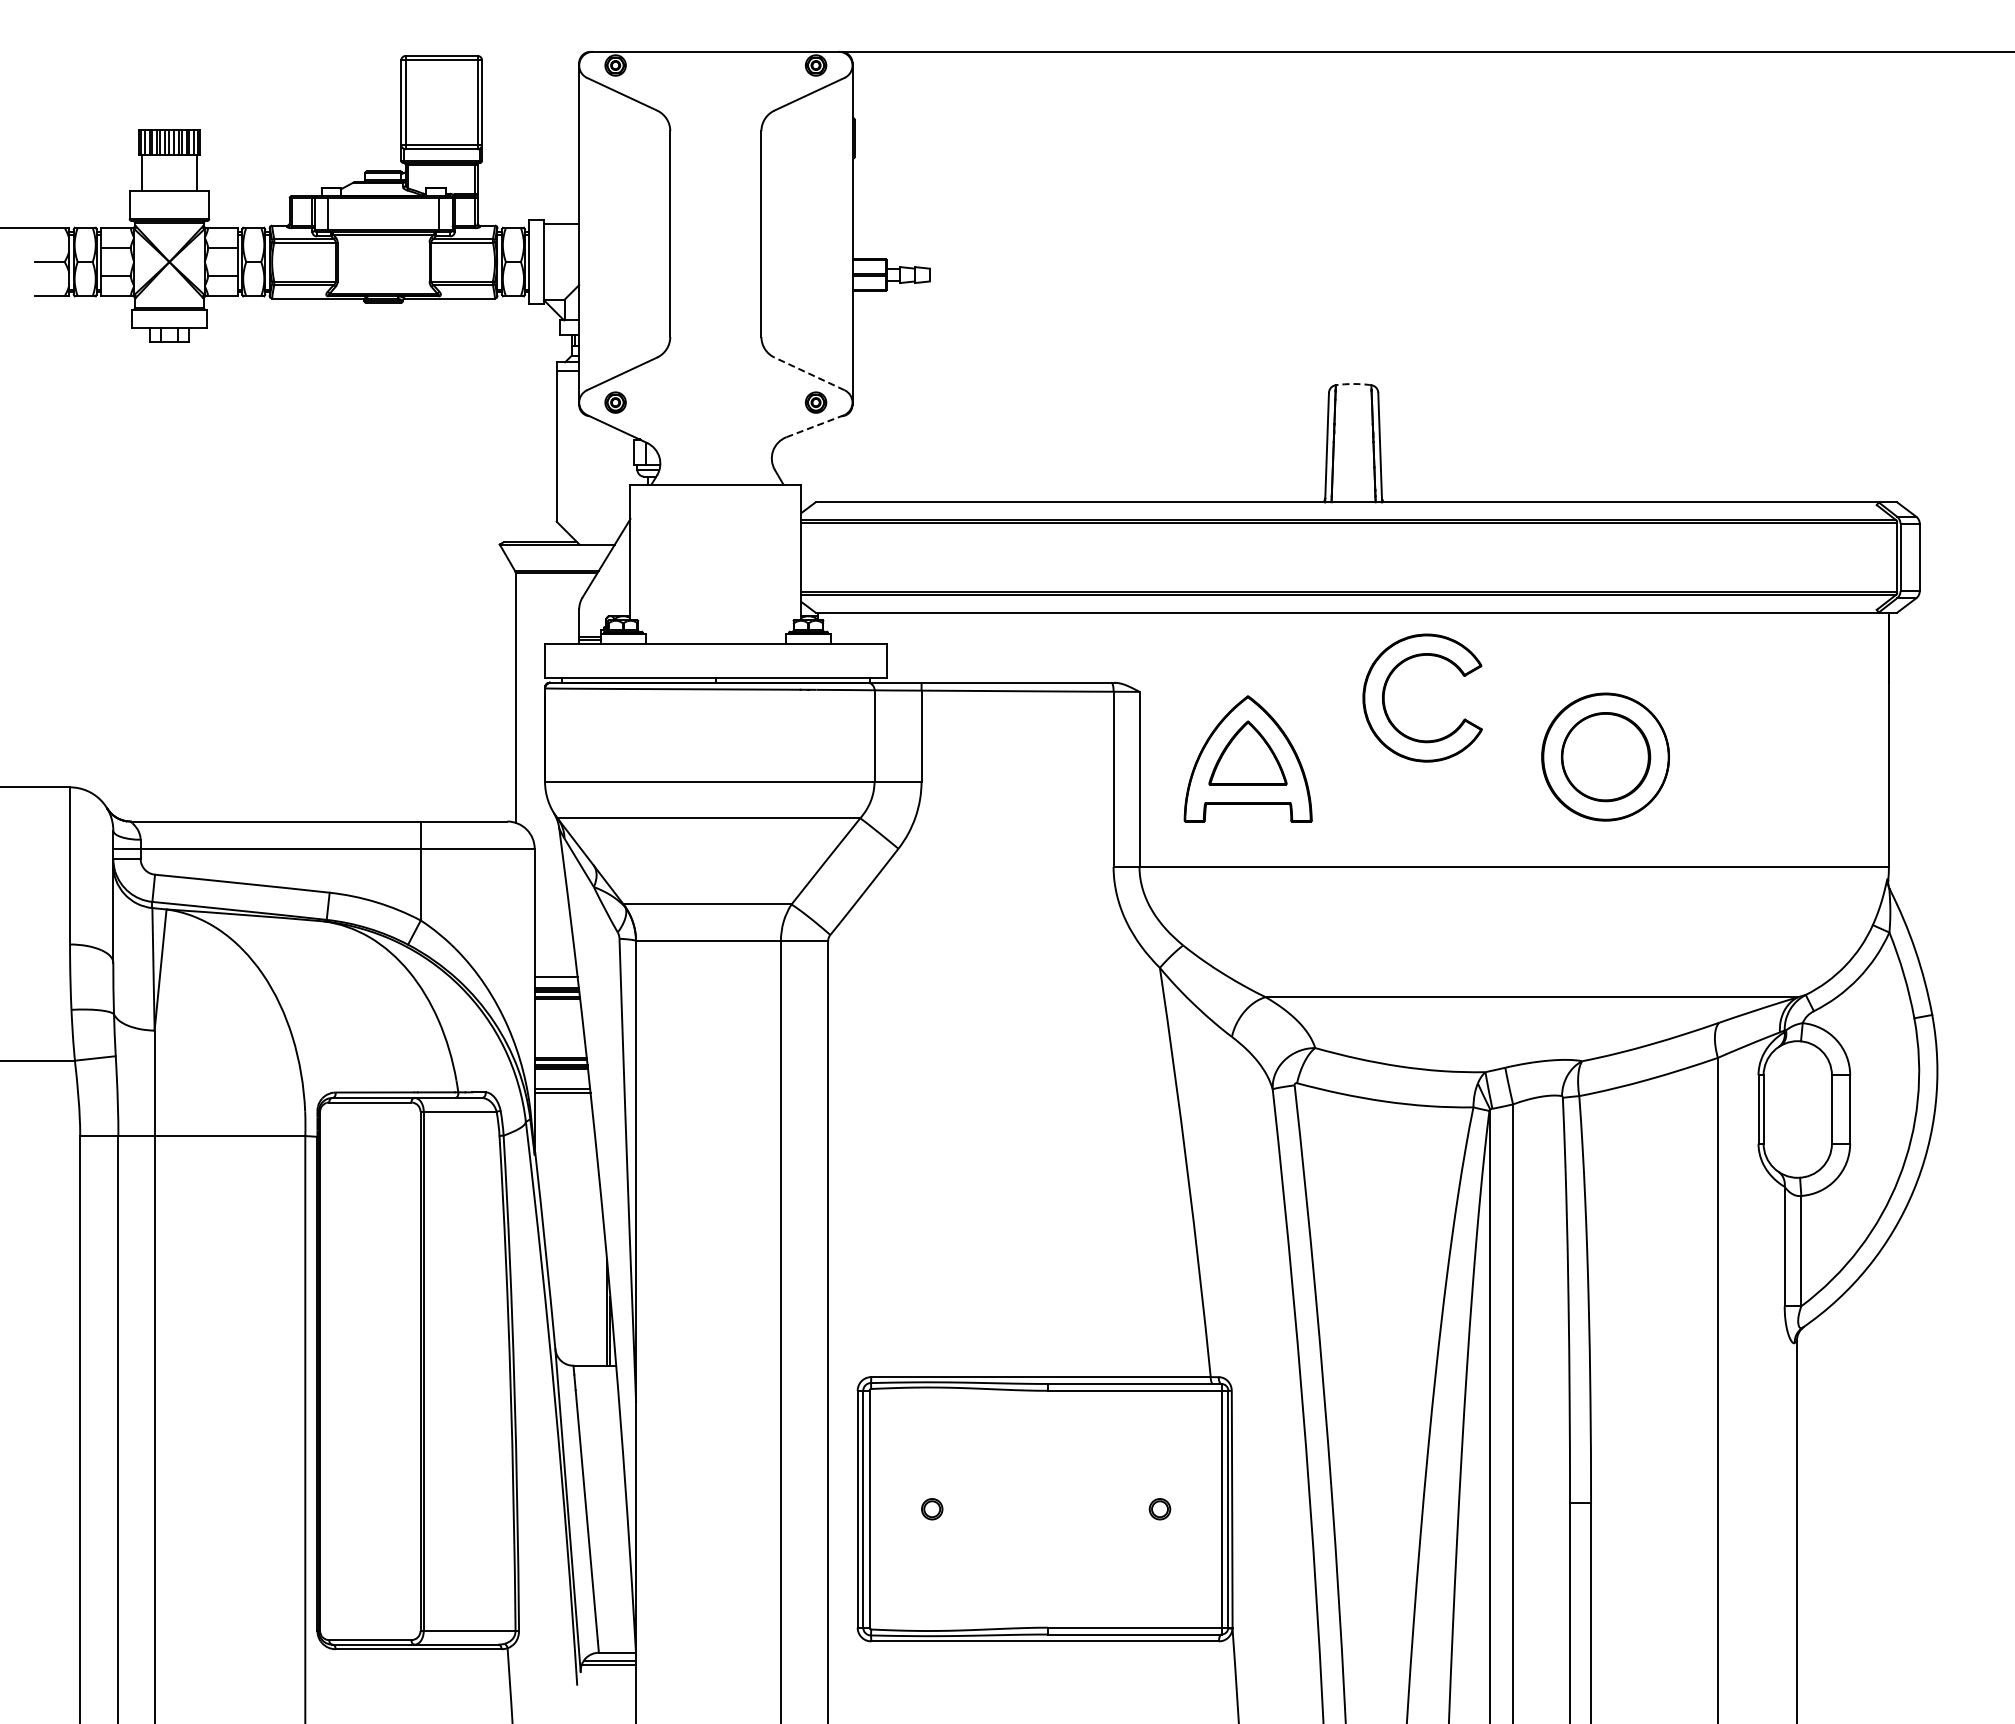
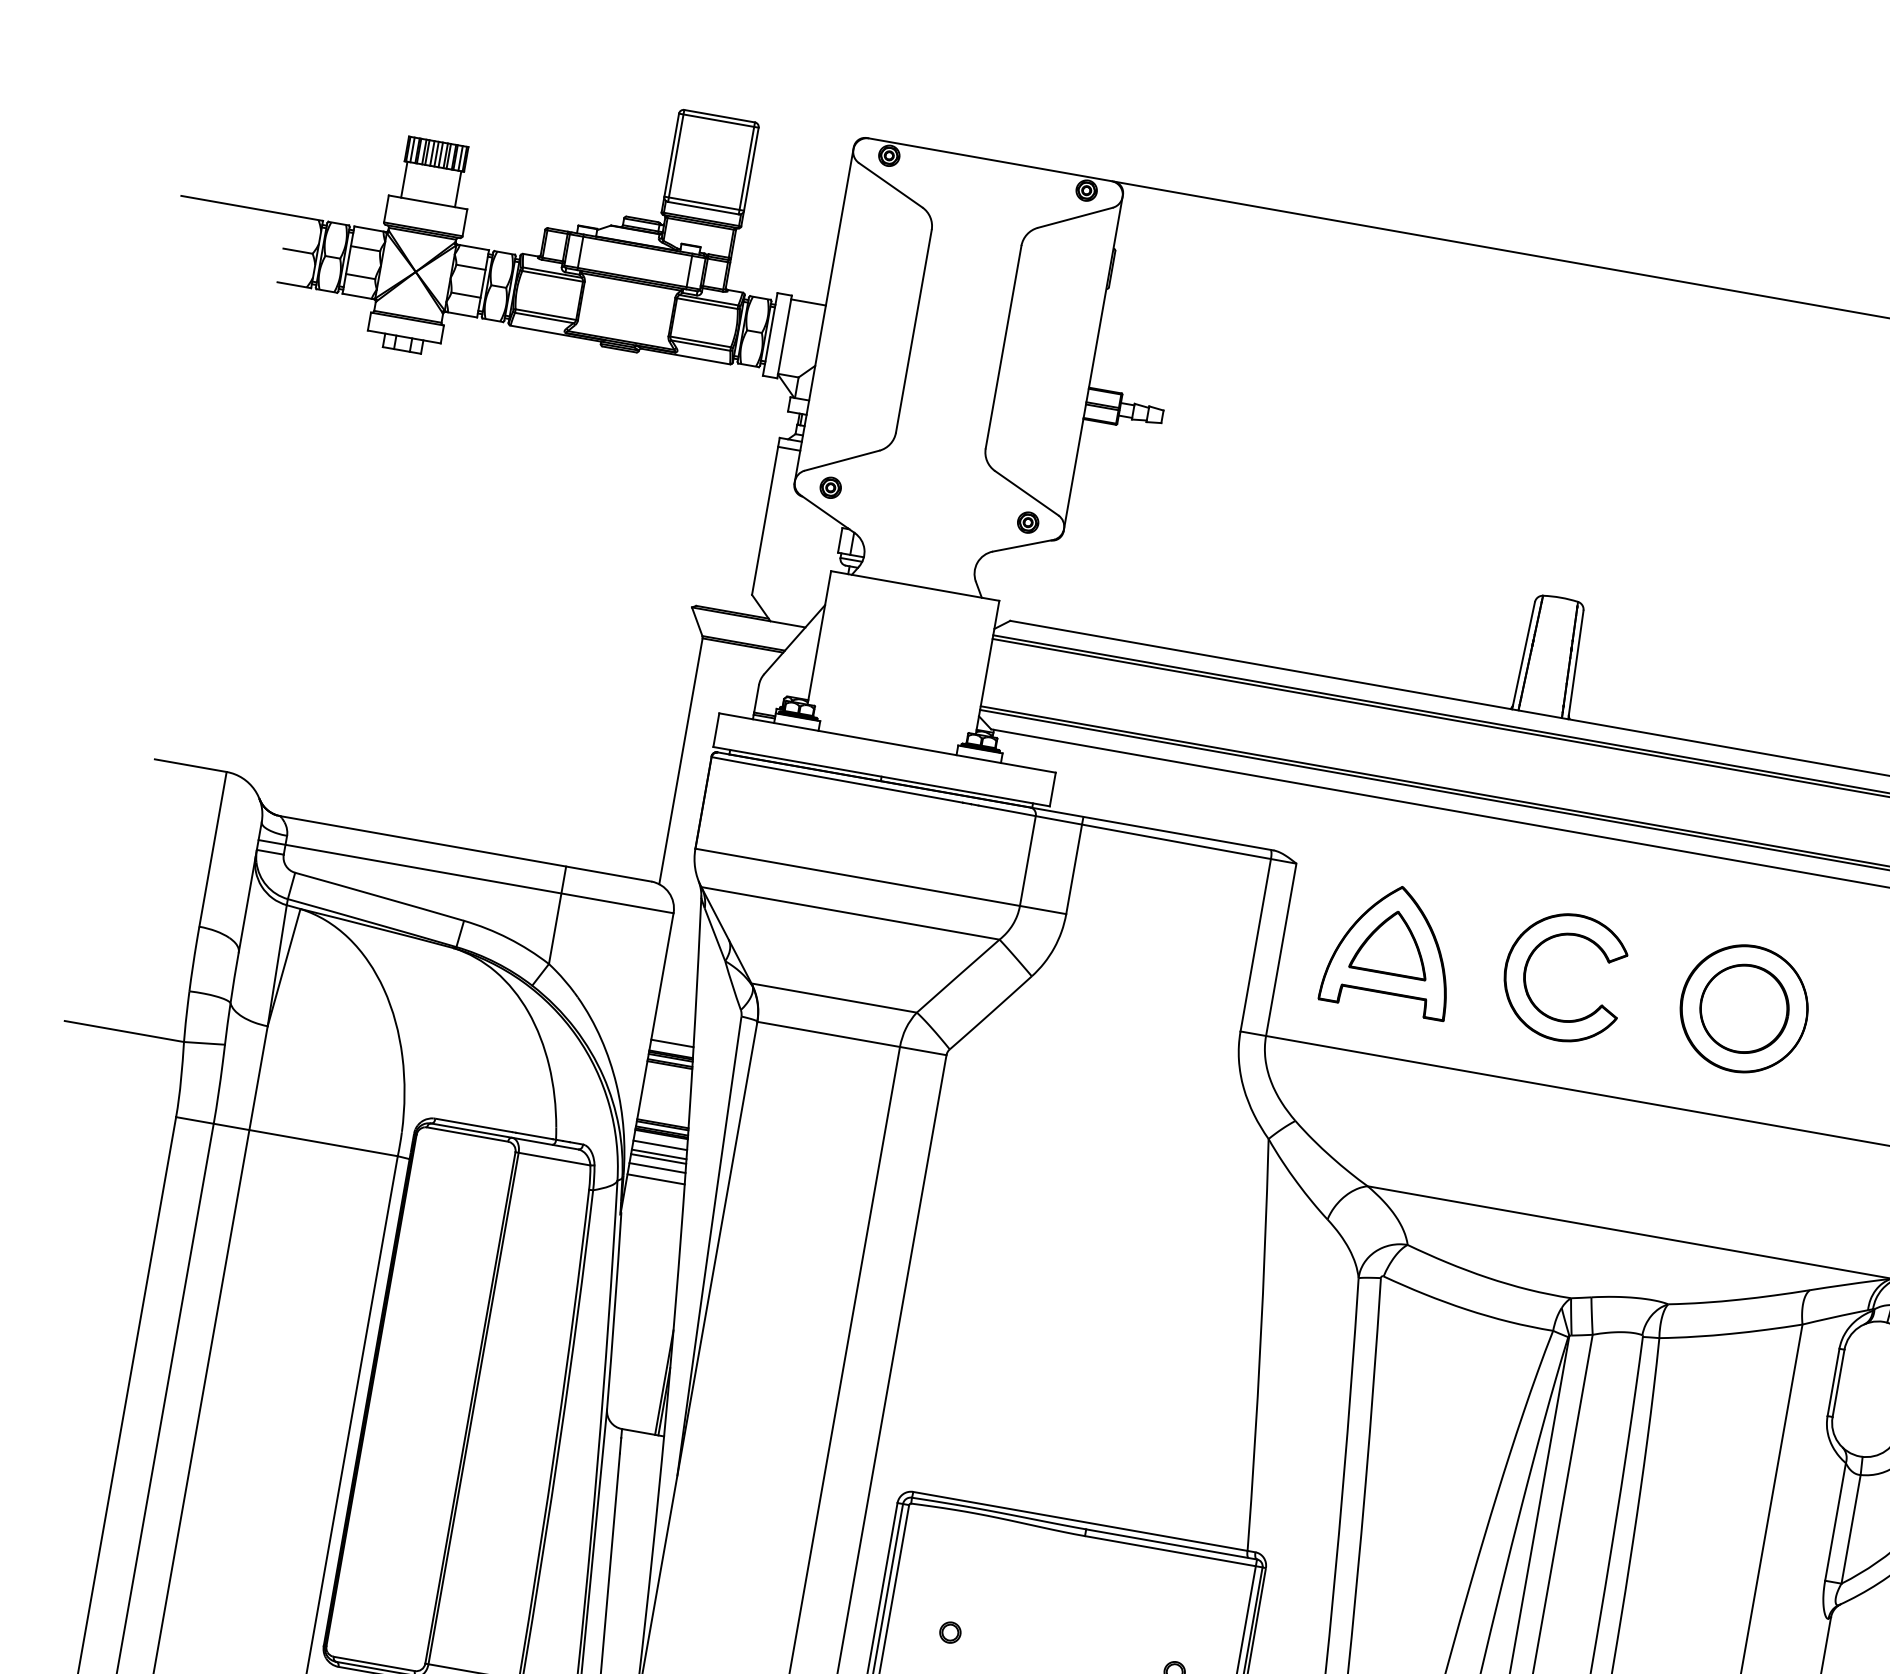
line: (809, 373) -> (1026, 492), dashed -> solid
arc: (1353, 384) -> (1560, 598), dashed -> solid
line: (816, 425) -> (1024, 545), dashed -> solid
part: (1385, 691) -> (1528, 964), moved
line: (561, 1079) -> (659, 1145), added
line: (562, 1102) -> (656, 1167), added
line: (563, 1113) -> (655, 1178), added

